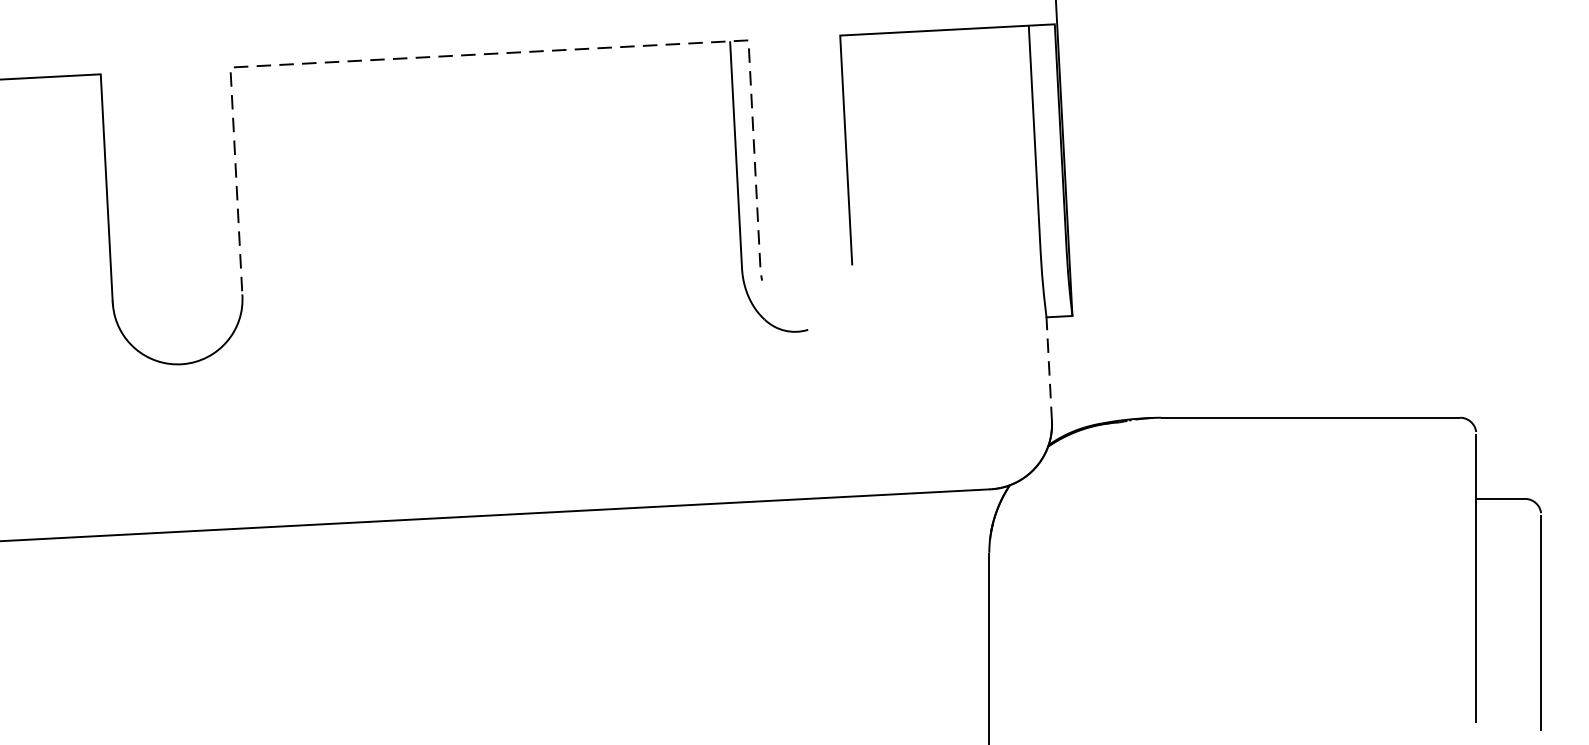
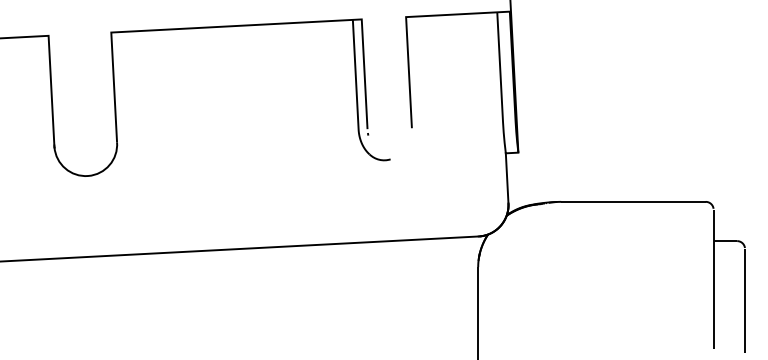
line: (489, 55) -> (236, 26), dashed -> solid
line: (1049, 367) -> (507, 177), dashed -> solid

